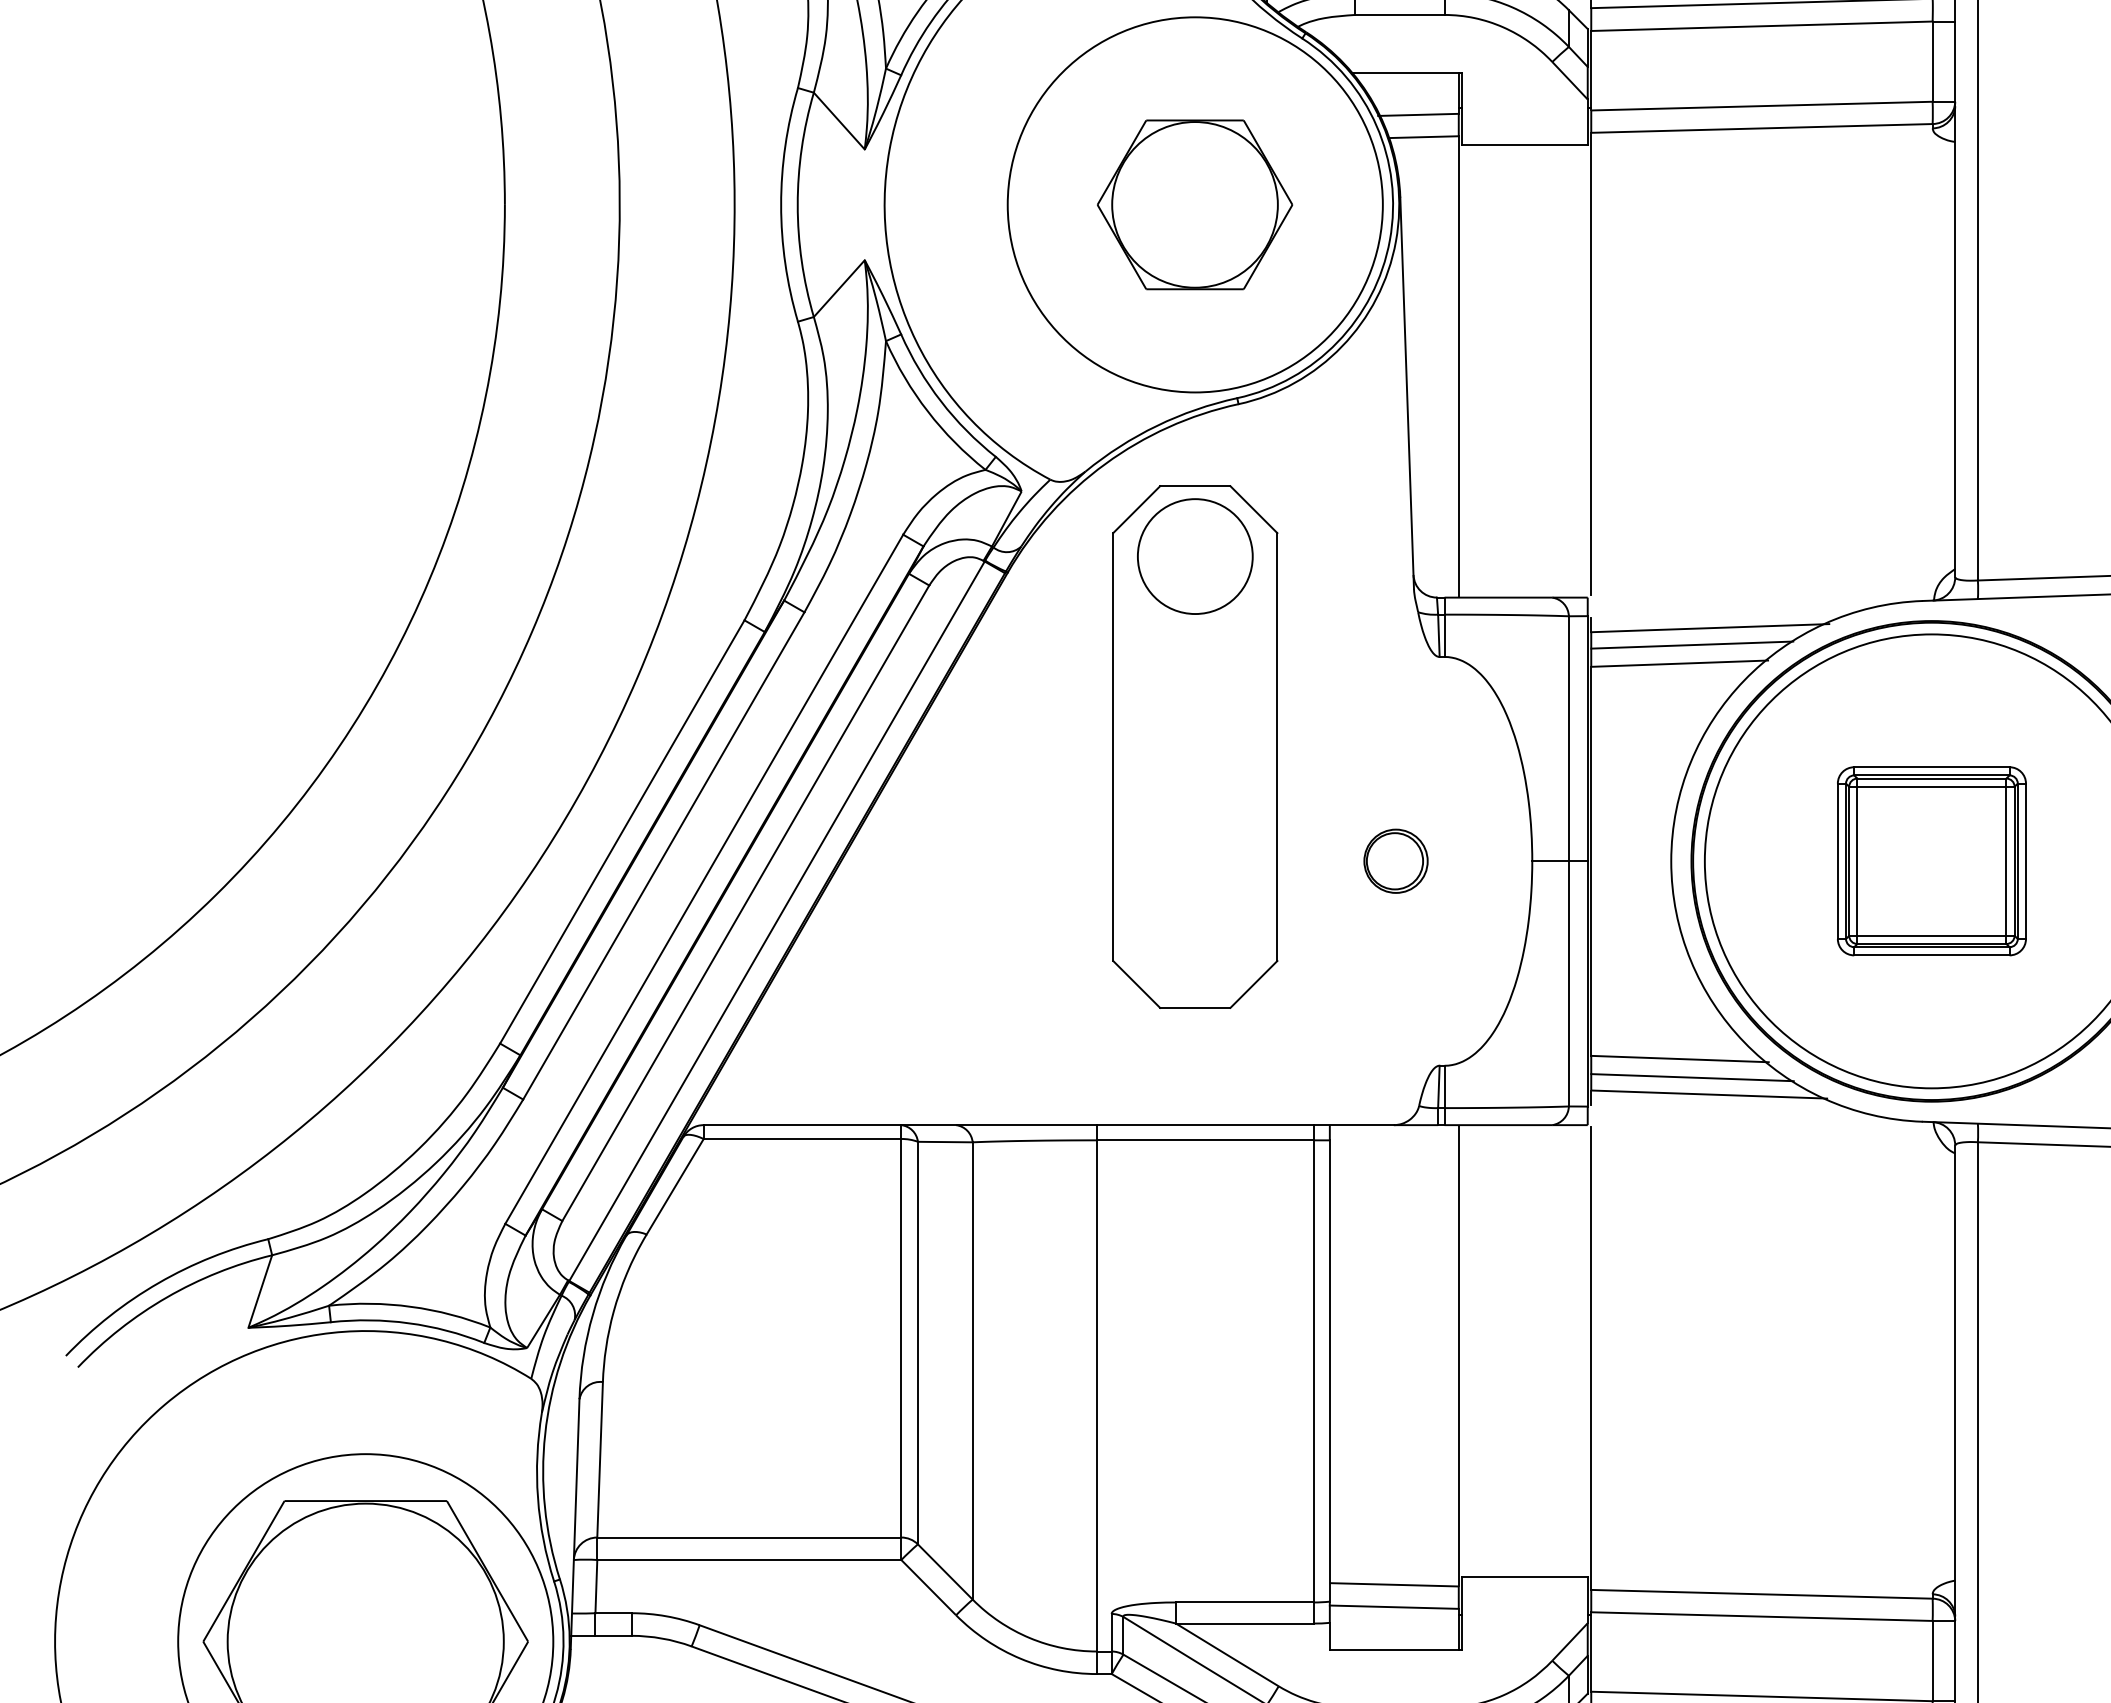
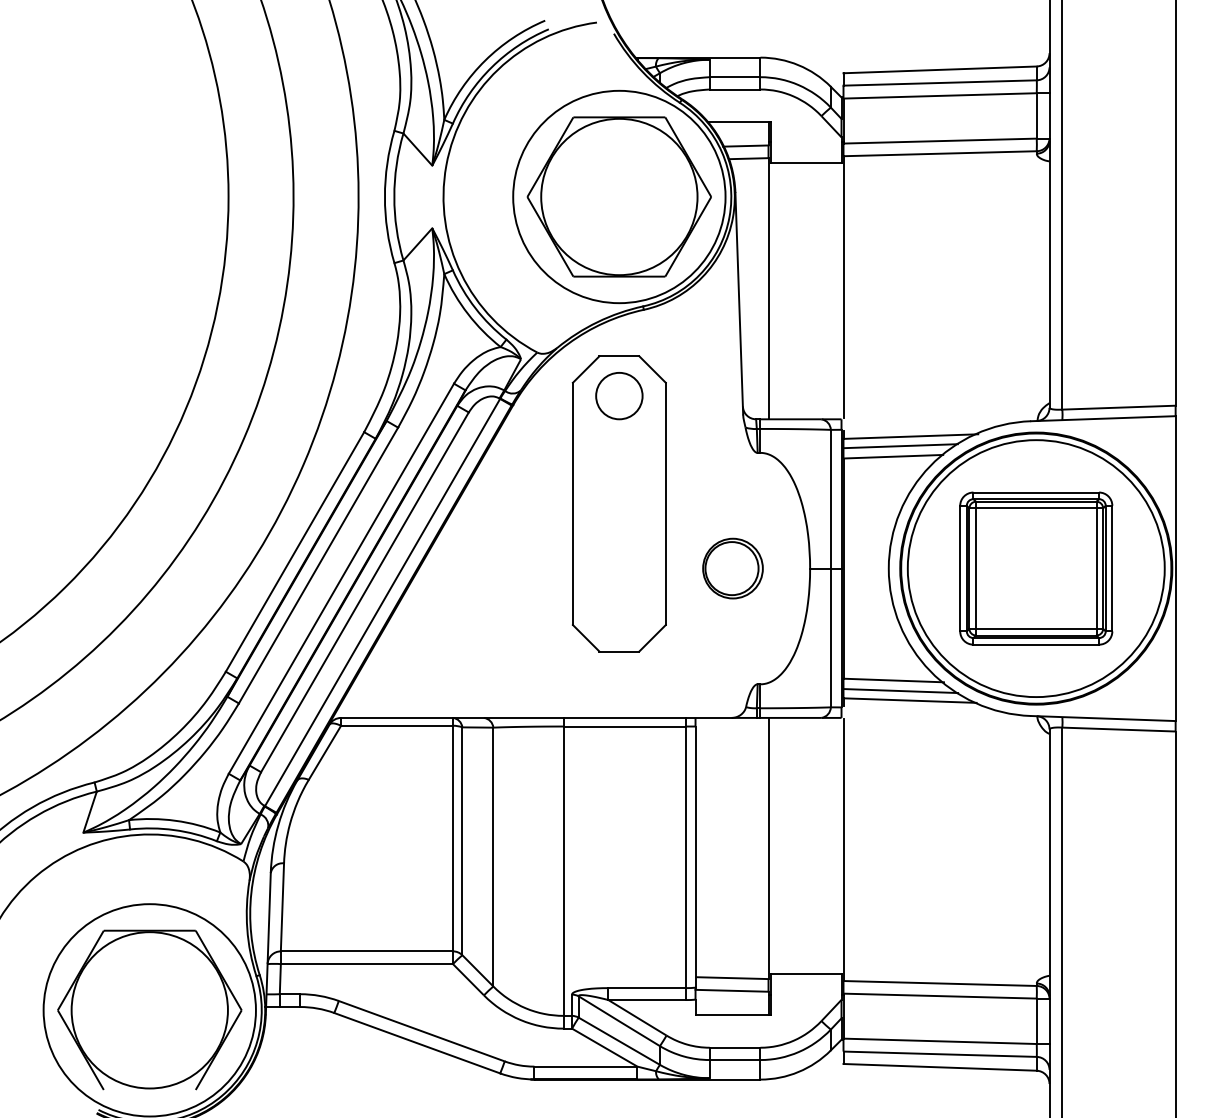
part: (1193, 203) -> (618, 196), size x1.67
circle: (1195, 555) -> (619, 395), size x0.71
part: (1395, 861) -> (732, 568), size x1.67
part: (1932, 861) -> (1036, 568), size x1.43

